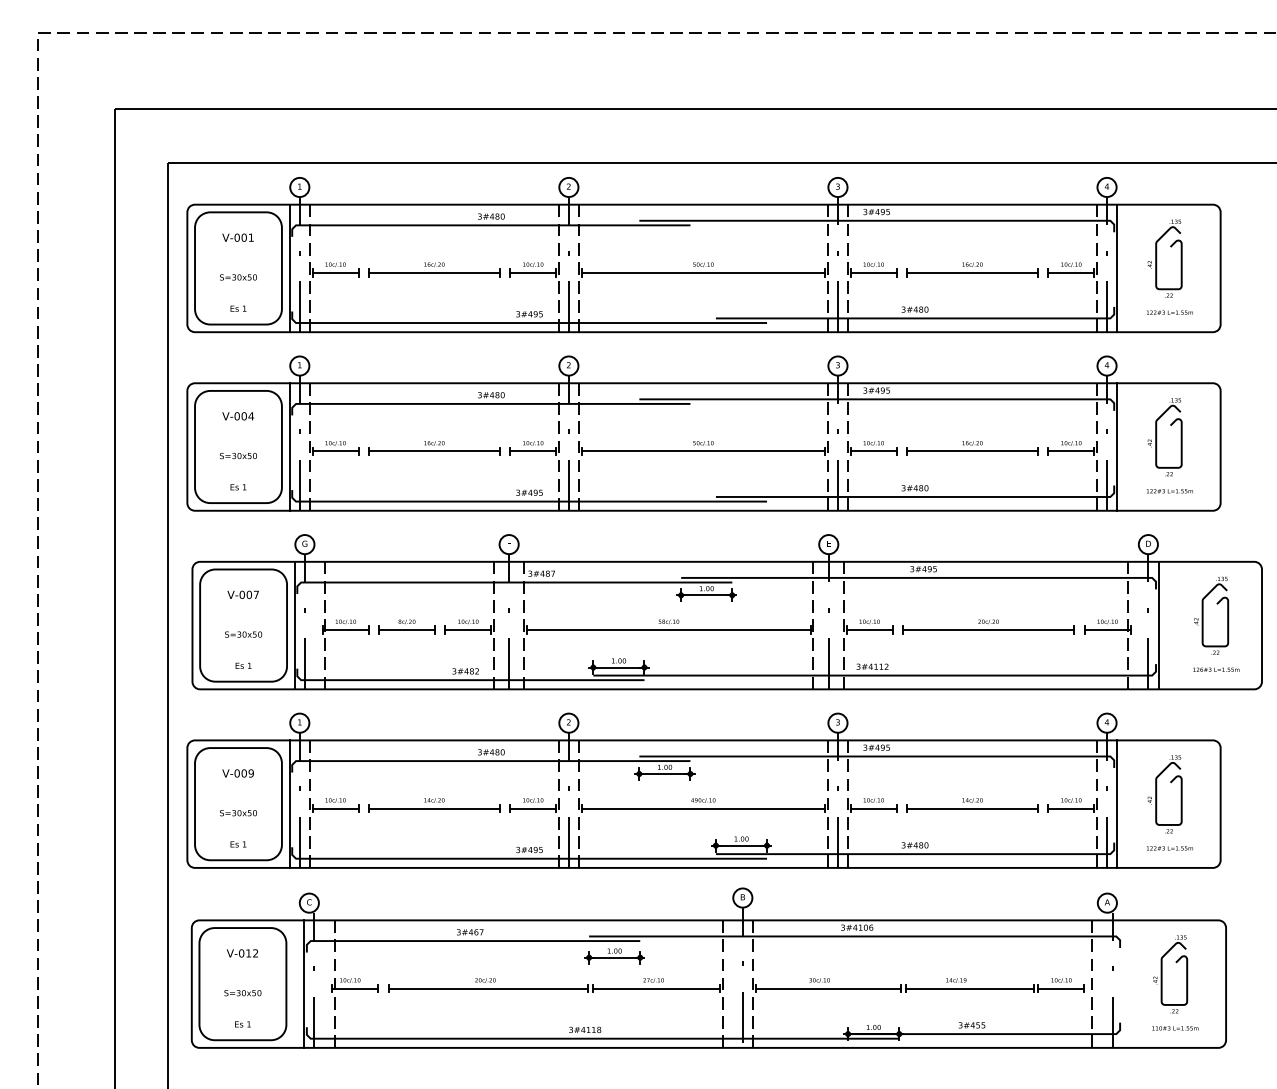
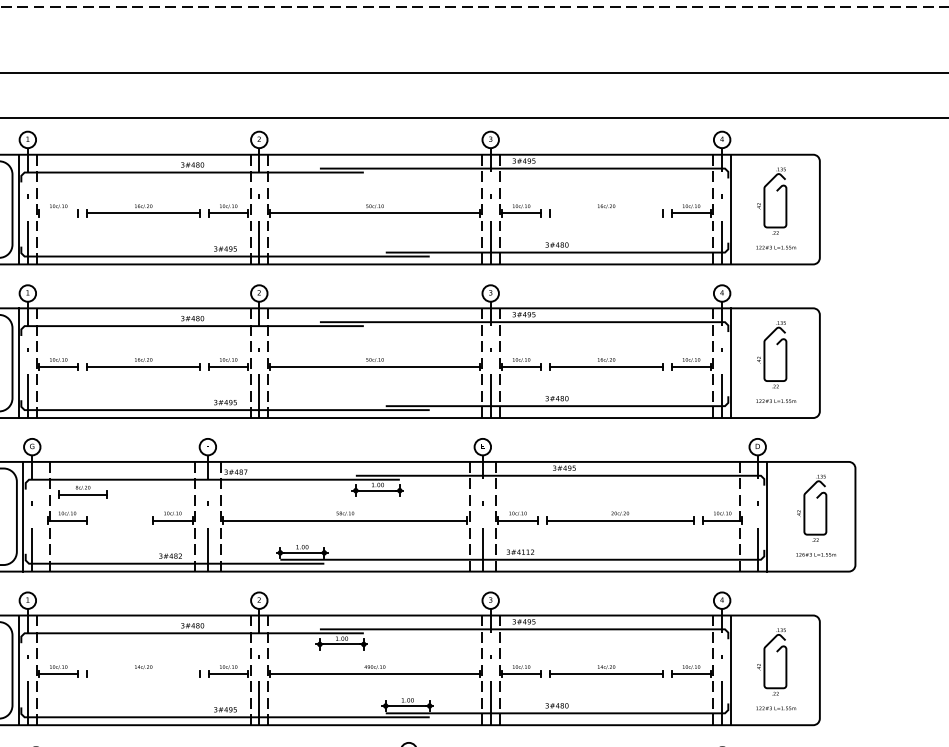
line: (335, 272) -> (58, 213), removed
line: (972, 272) -> (606, 213), removed
part: (406, 626) -> (82, 491), moved
line: (433, 808) -> (142, 674), removed

